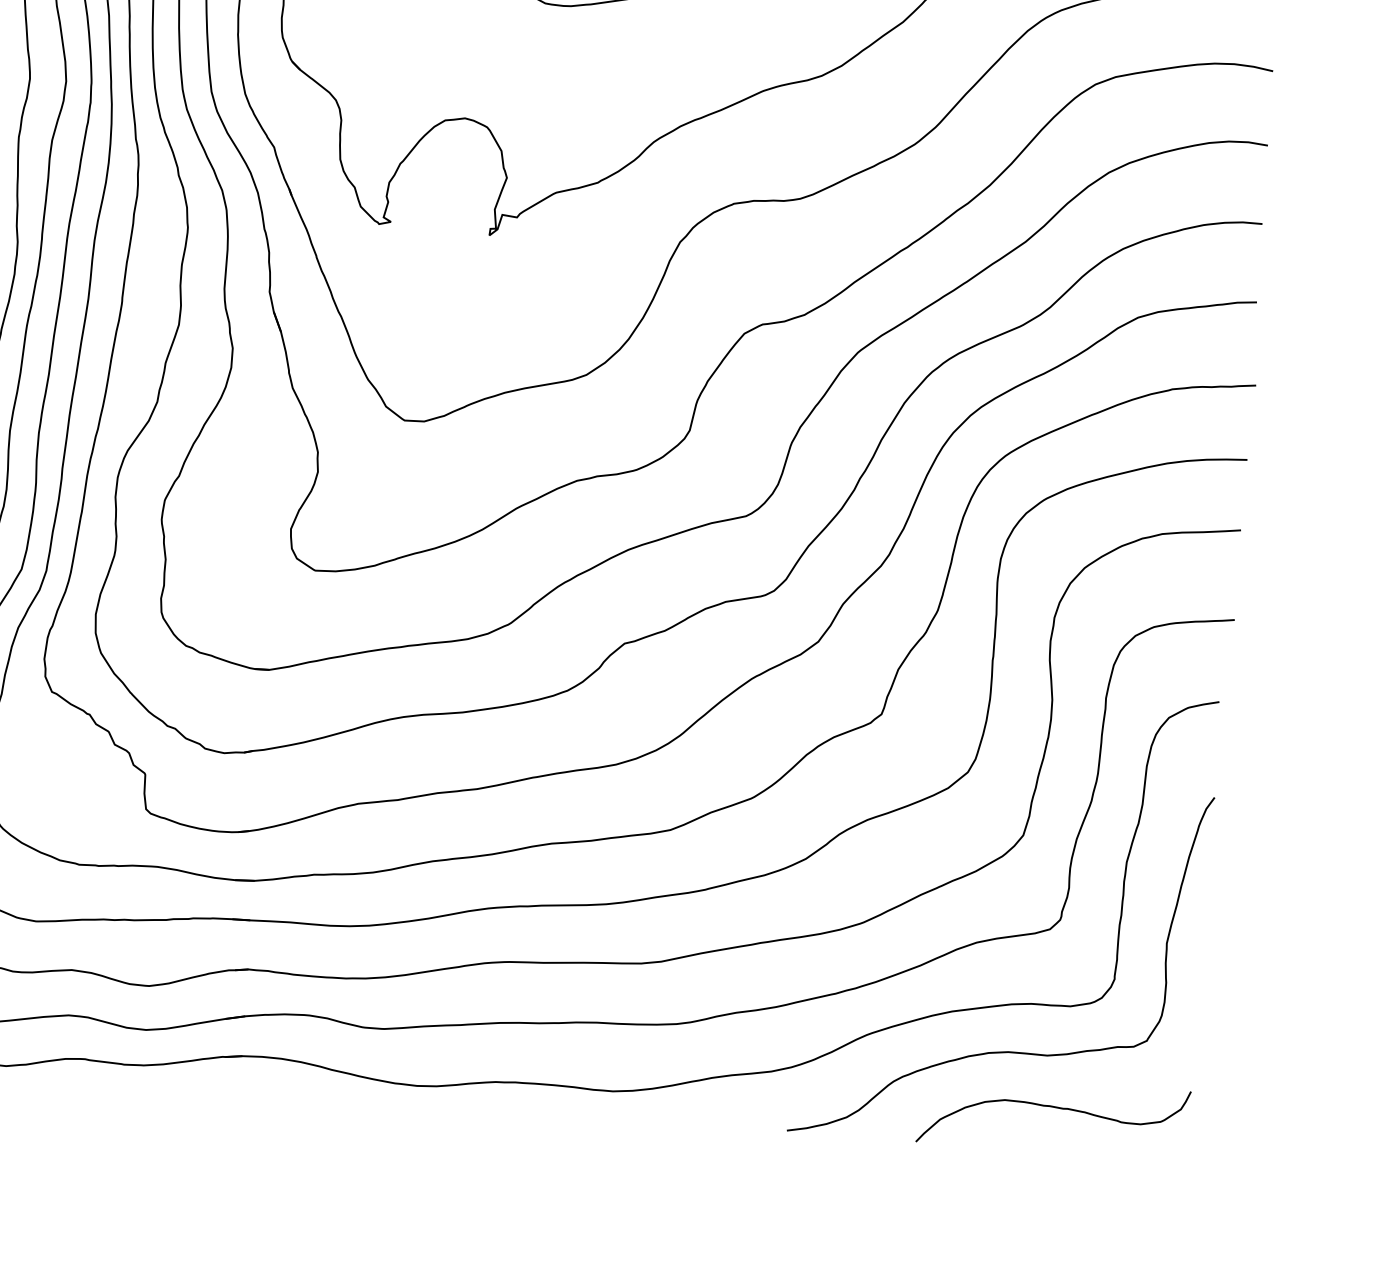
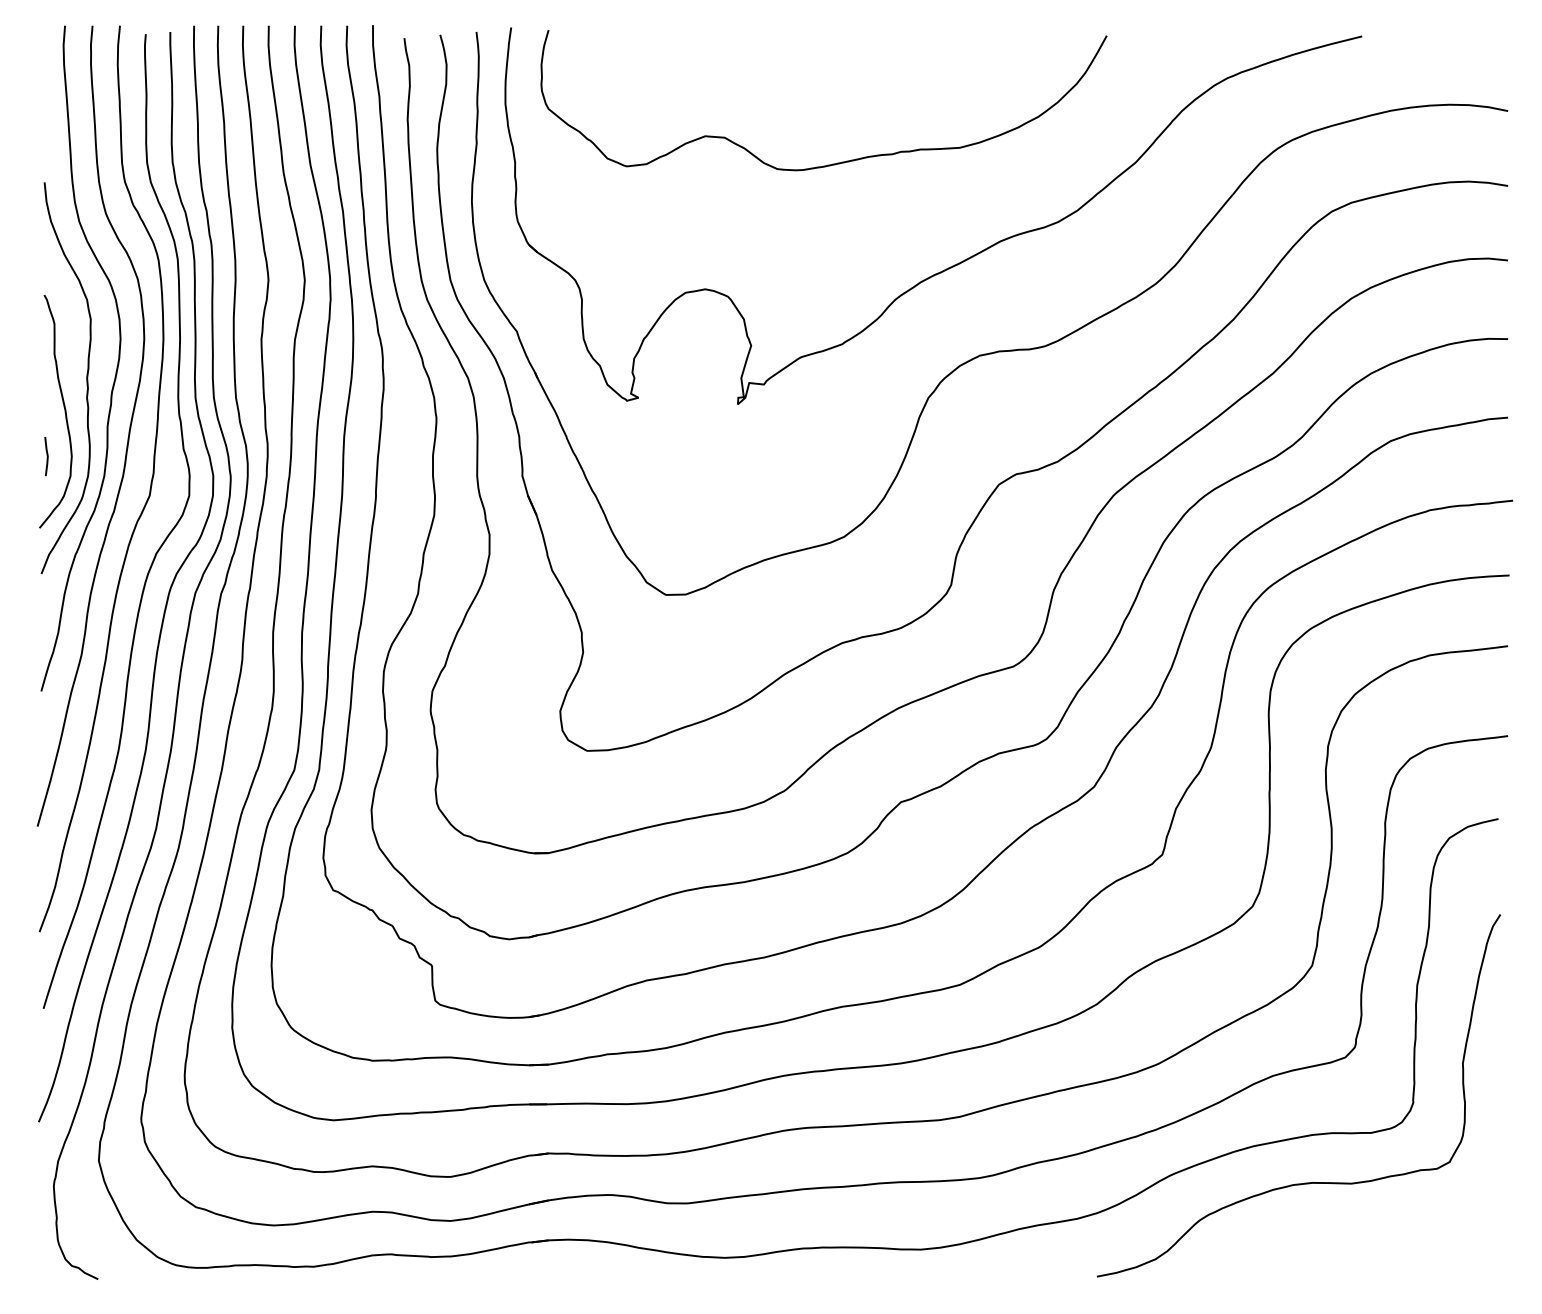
curve: (1053, 1108) -> (1361, 1235), removed

